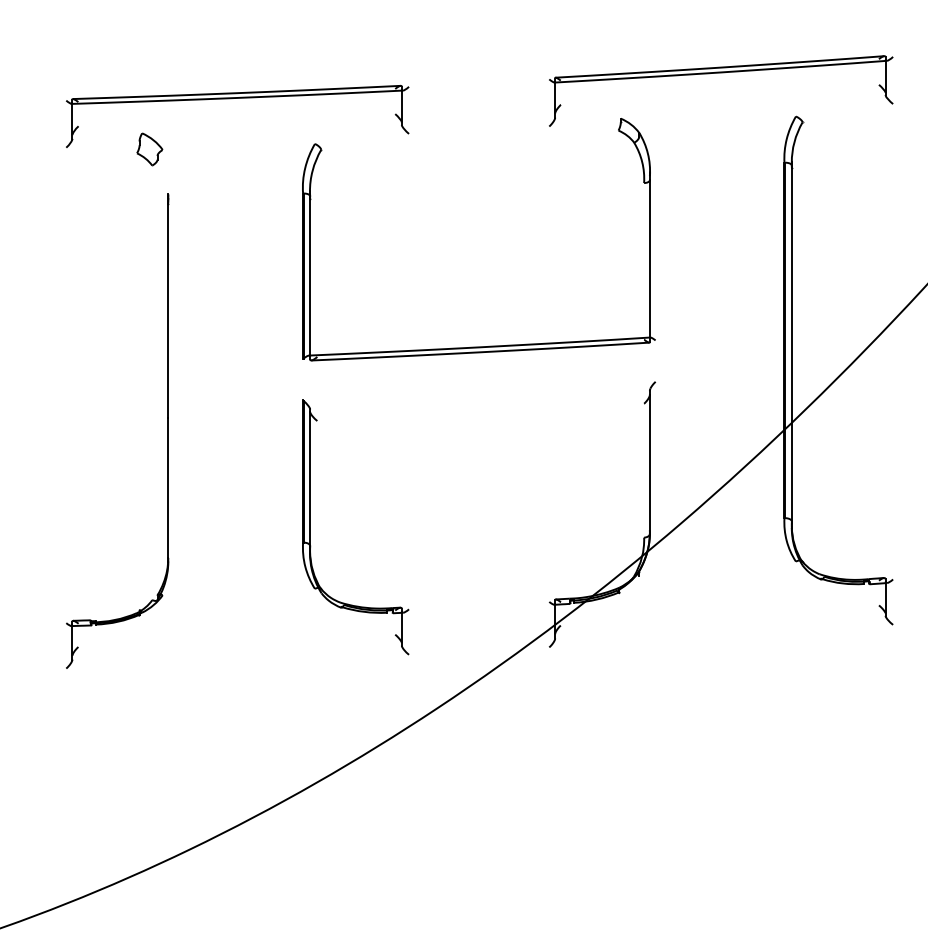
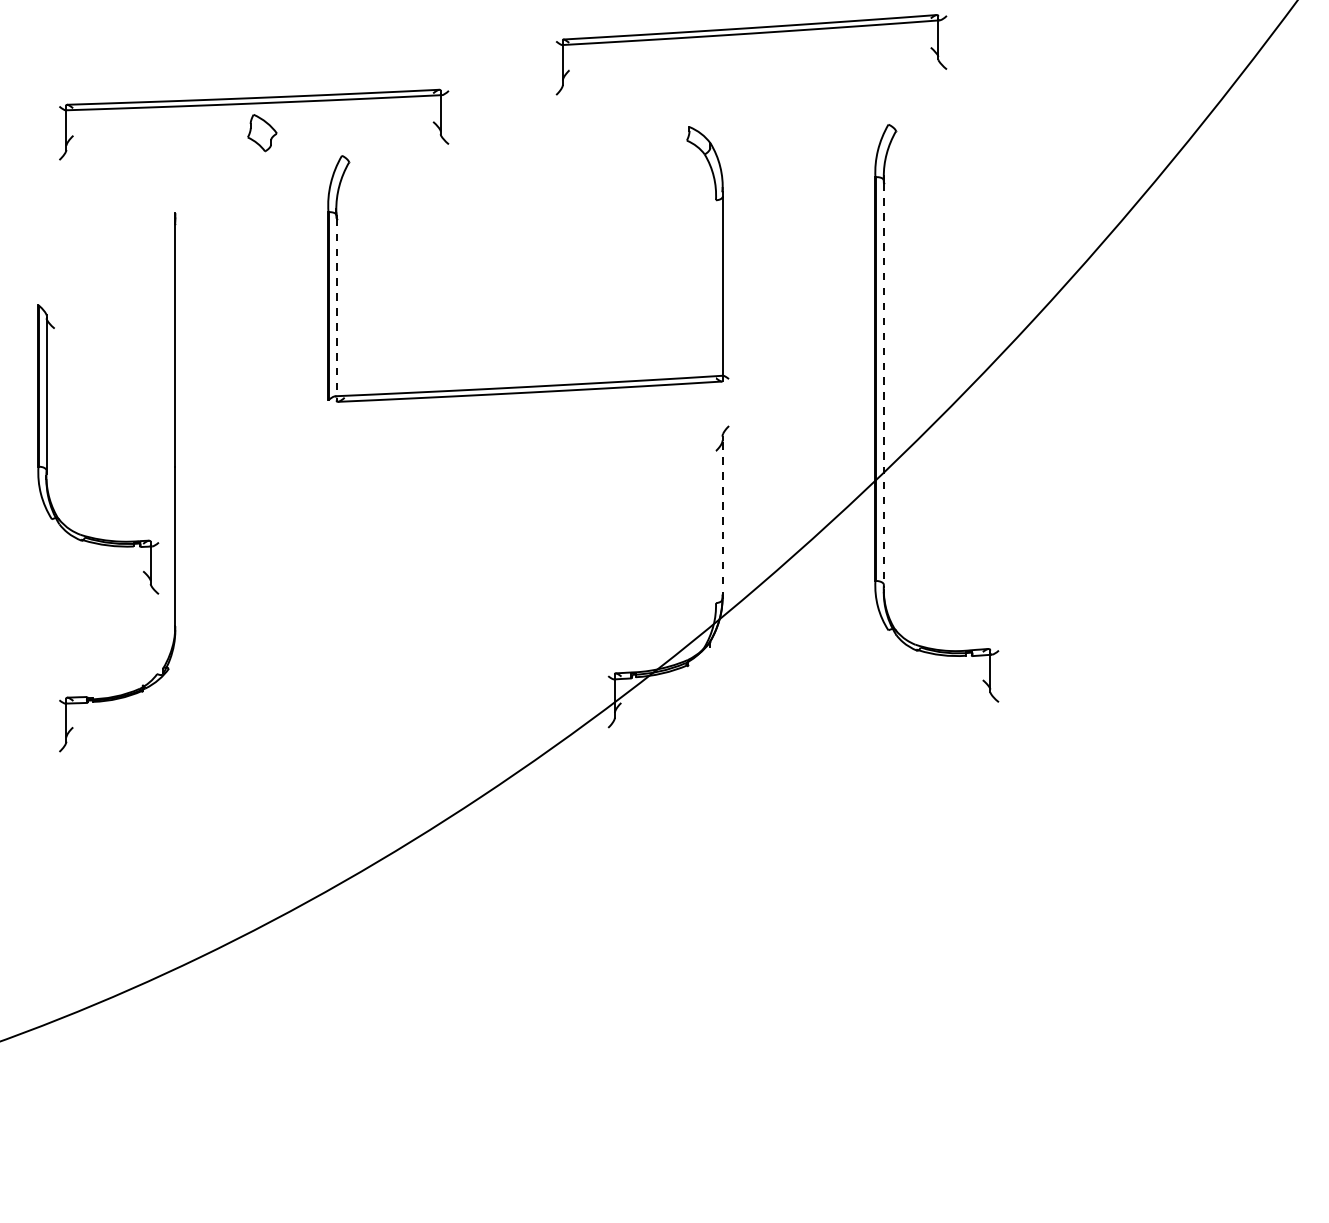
part: (721, 73) -> (751, 34), moved
part: (149, 149) -> (262, 133), moved
line: (310, 279) -> (336, 309), solid -> dashed
line: (791, 346) -> (883, 386), solid -> dashed
line: (649, 464) -> (722, 519), solid -> dashed
part: (311, 527) -> (47, 449), moved

